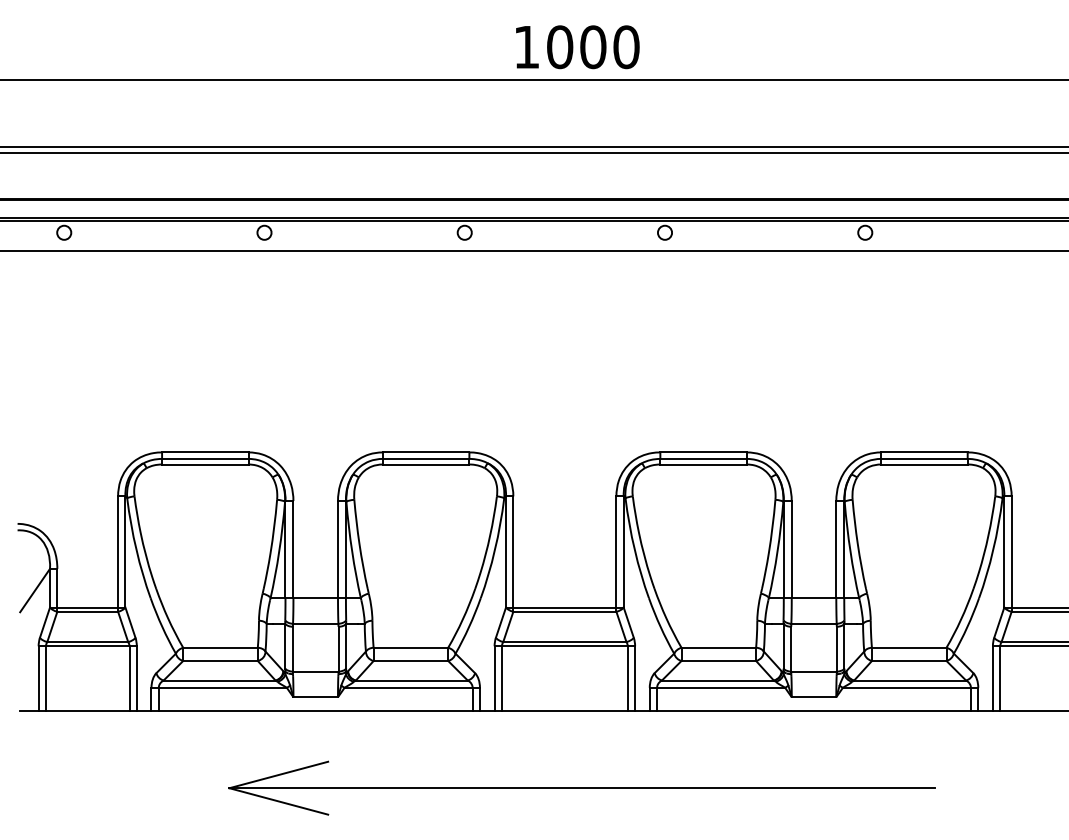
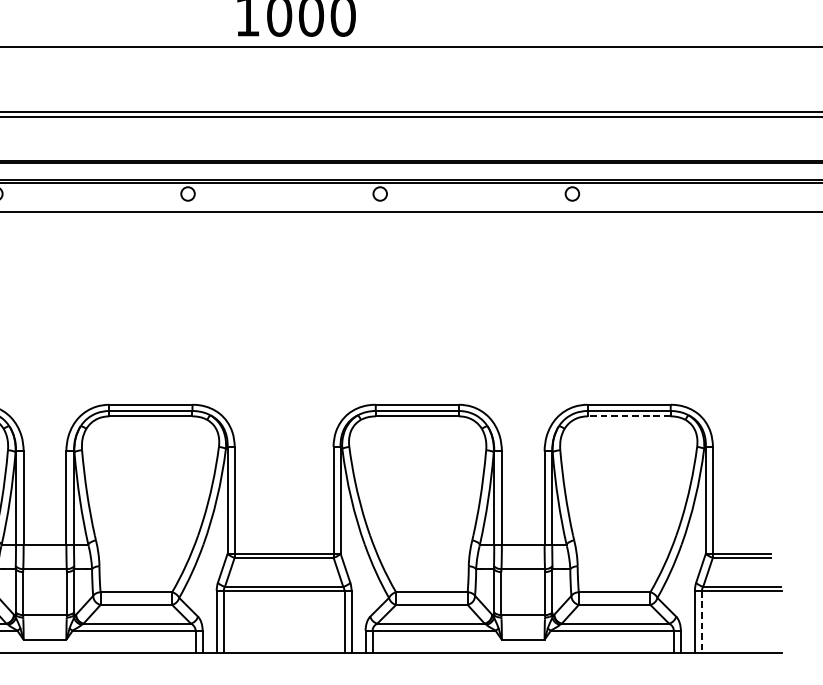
line: (923, 464) -> (628, 416), solid -> dashed
line: (1000, 679) -> (702, 622), solid -> dashed

